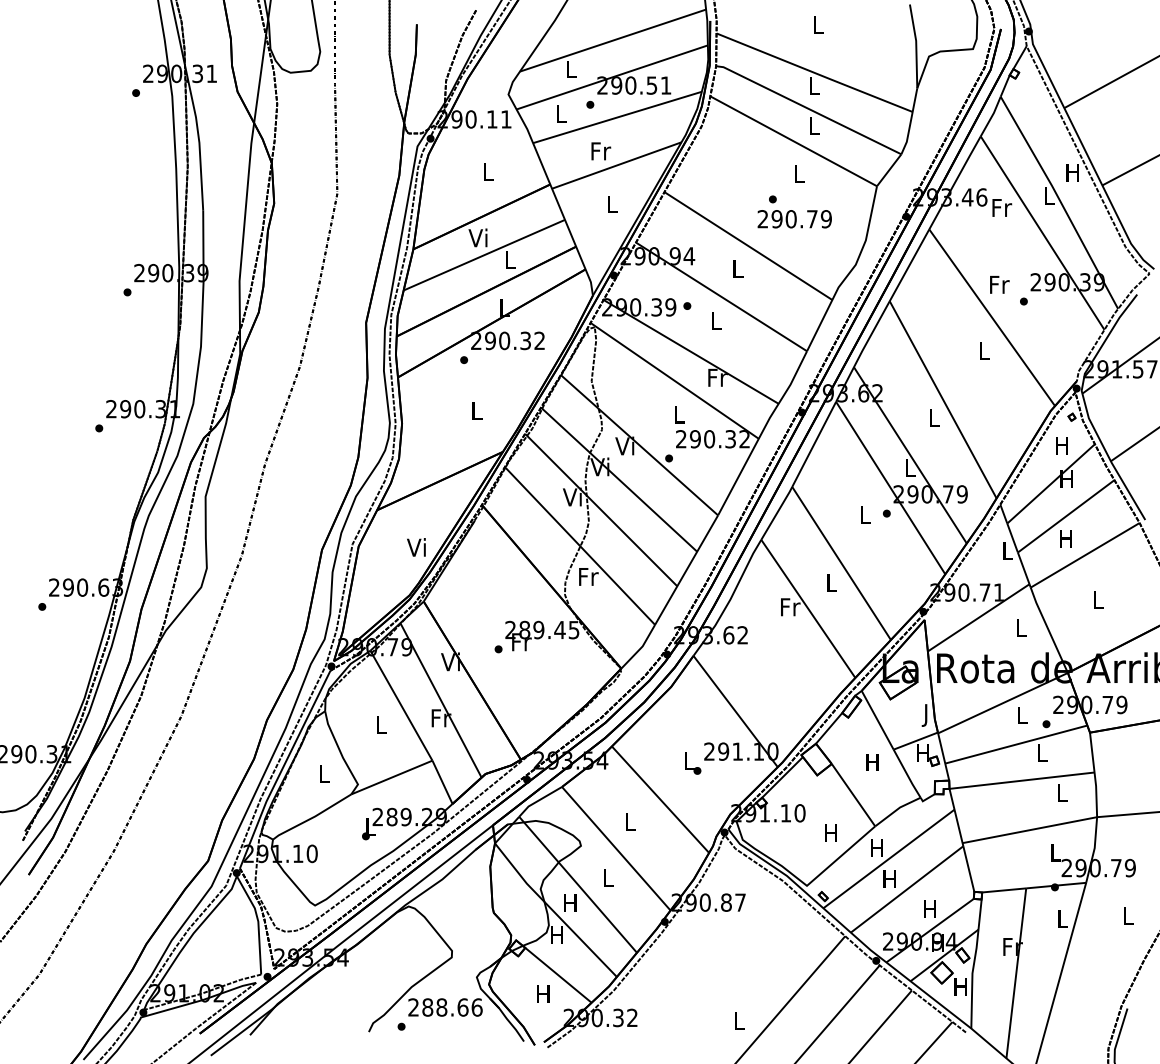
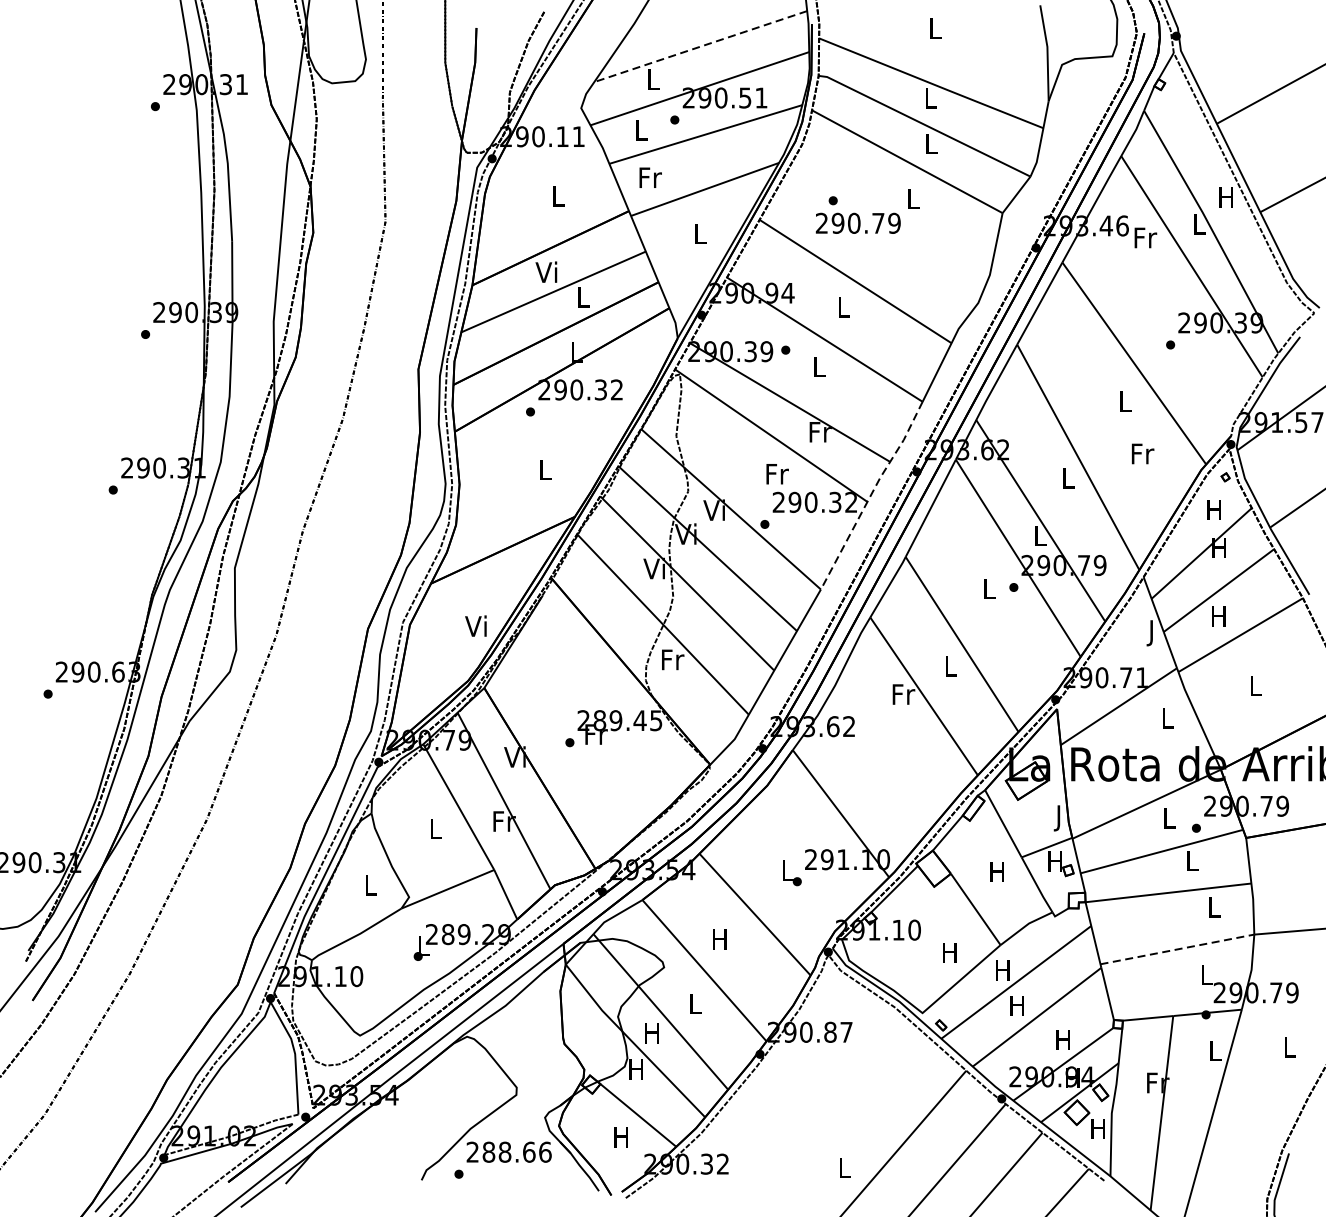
line: (612, 40) -> (700, 46), solid -> dashed
text: (601, 151) -> (650, 177), moved
text: (794, 211) -> (857, 214), moved
text: (999, 284) -> (1142, 453), moved
text: (680, 414) -> (777, 474), L -> Fr
line: (762, 431) -> (871, 493), solid -> dashed
text: (1007, 553) -> (1151, 633), L -> J
text: (629, 821) -> (719, 939), L -> H
line: (1030, 830) -> (1178, 949), solid -> dashed

